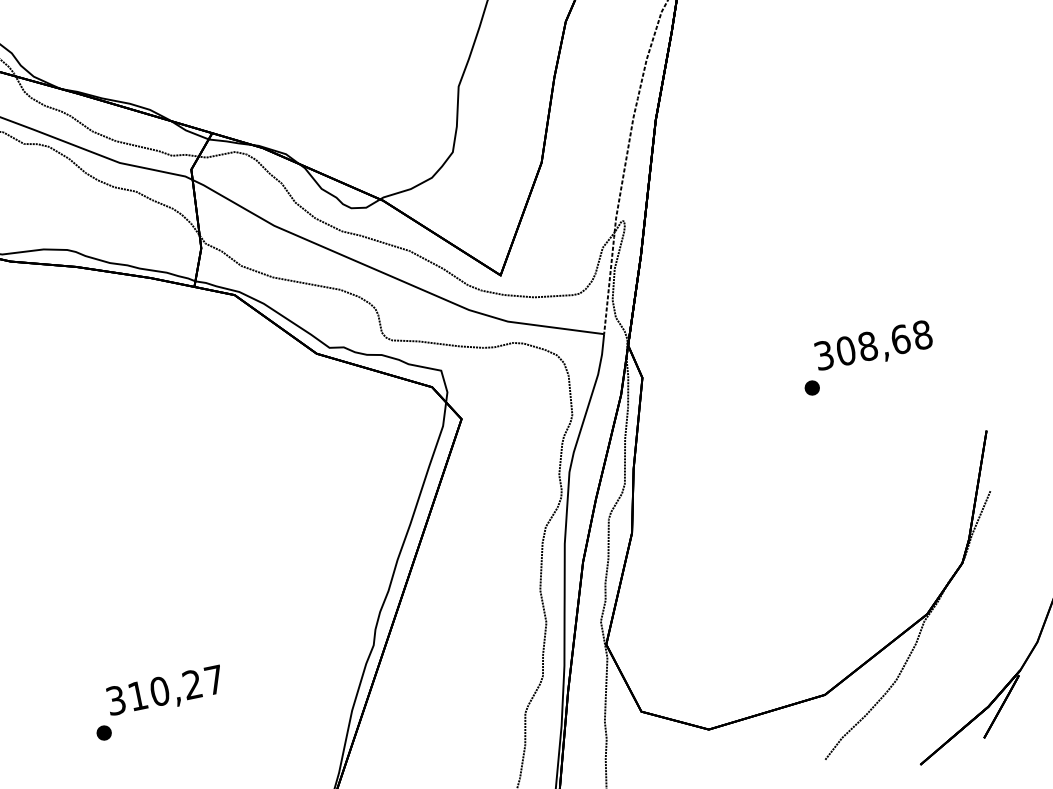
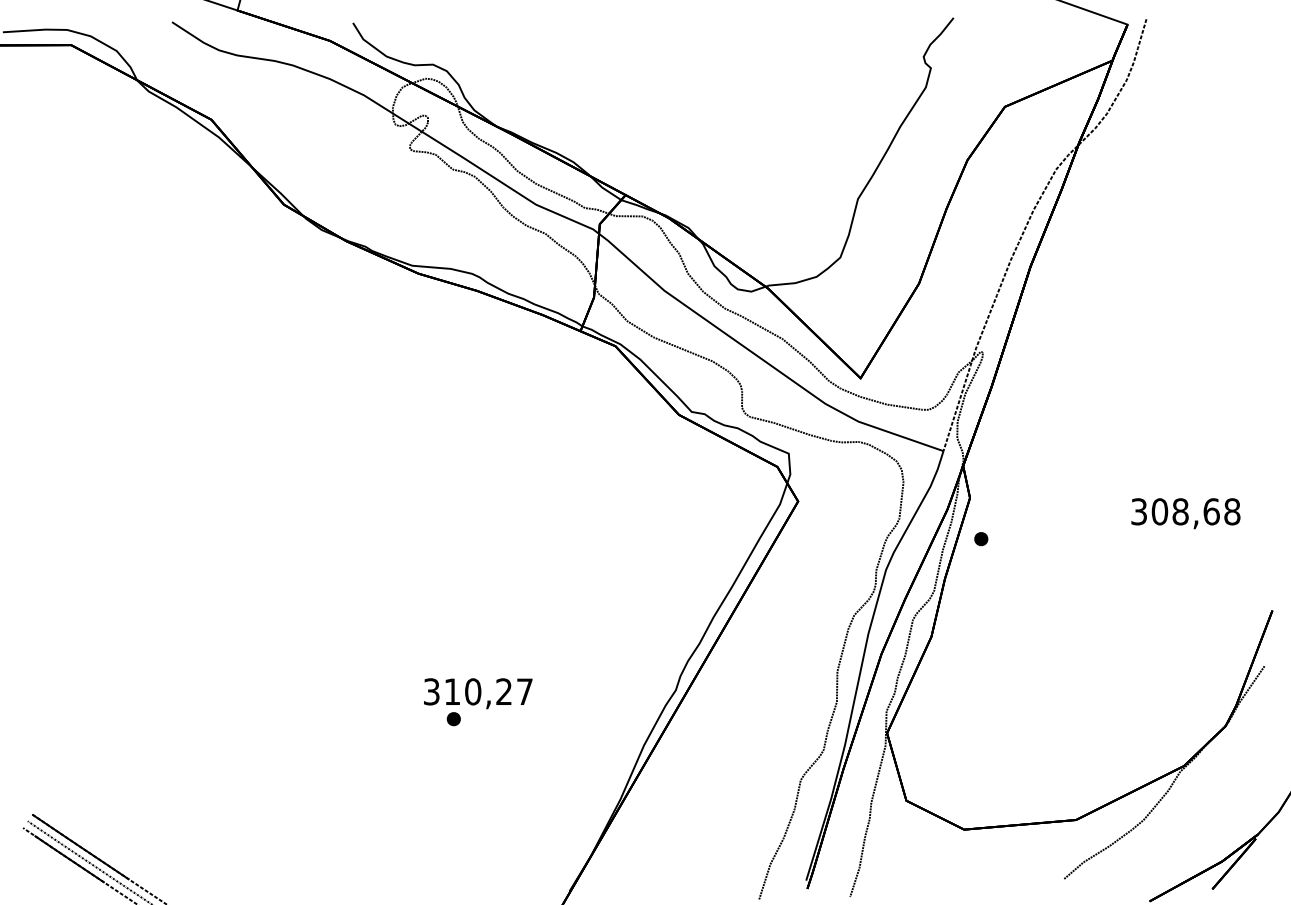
part: (812, 388) -> (981, 539), moved
part: (103, 733) -> (453, 719), moved

